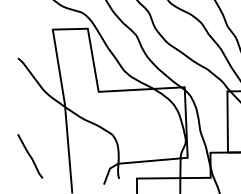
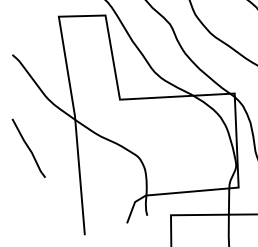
line: (30, 156) -> (29, 148), moved

